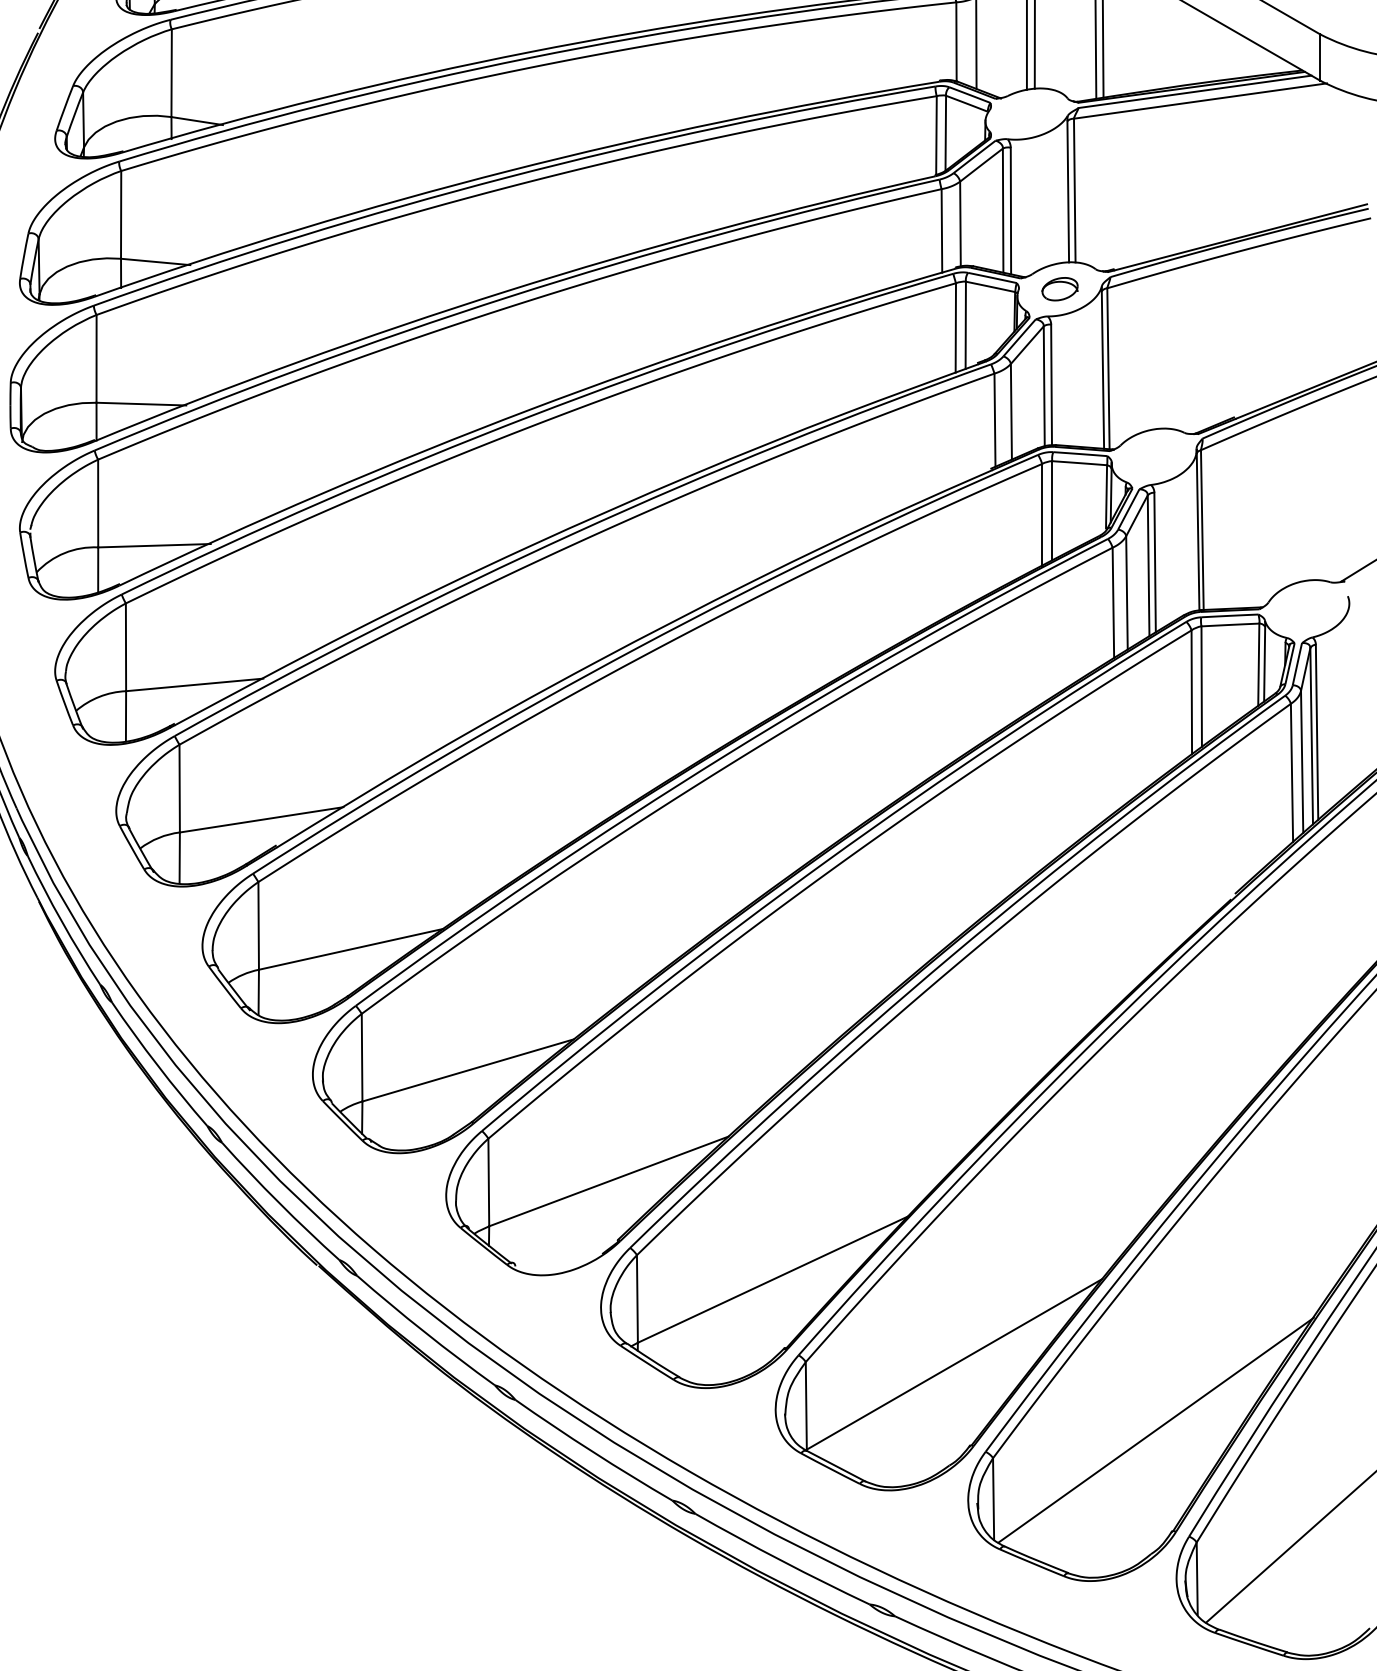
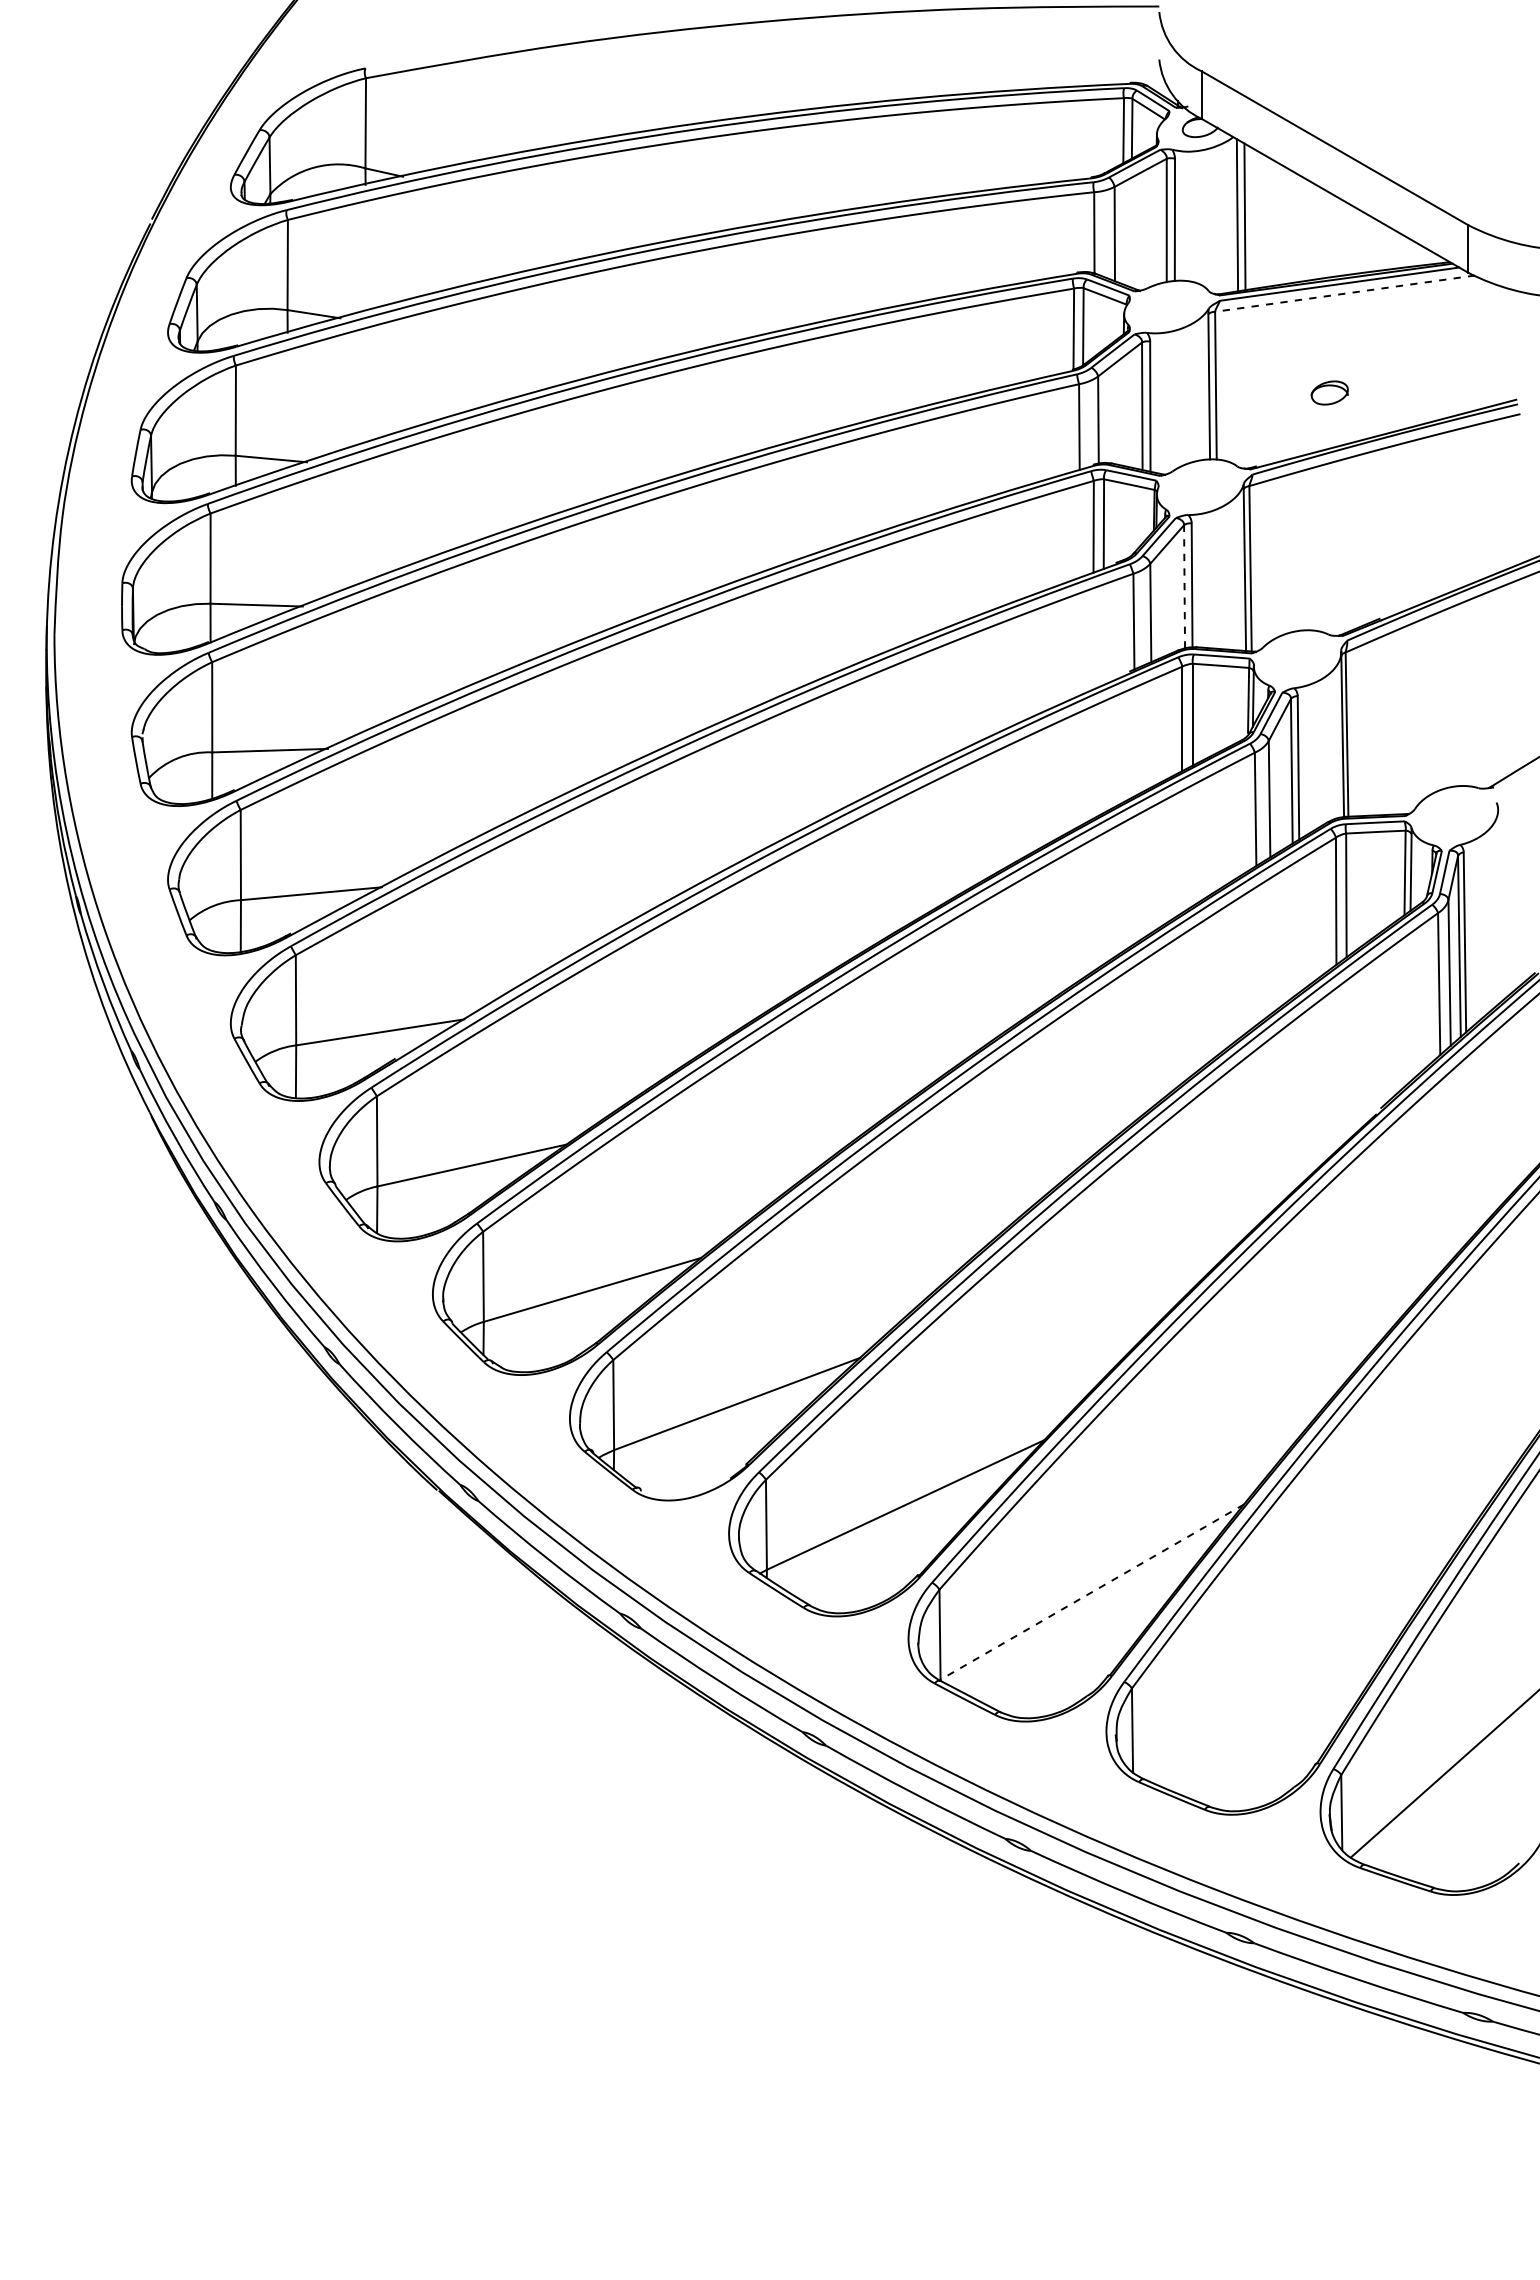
line: (1199, 100) -> (1344, 293), solid -> dashed
part: (1059, 288) -> (1329, 392), moved
line: (1044, 385) -> (1184, 586), solid -> dashed
line: (953, 1364) -> (1091, 1592), solid -> dashed
line: (1156, 1430) -> (1299, 1659), removed

